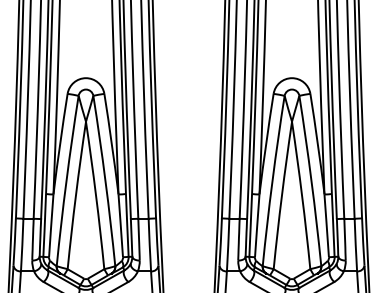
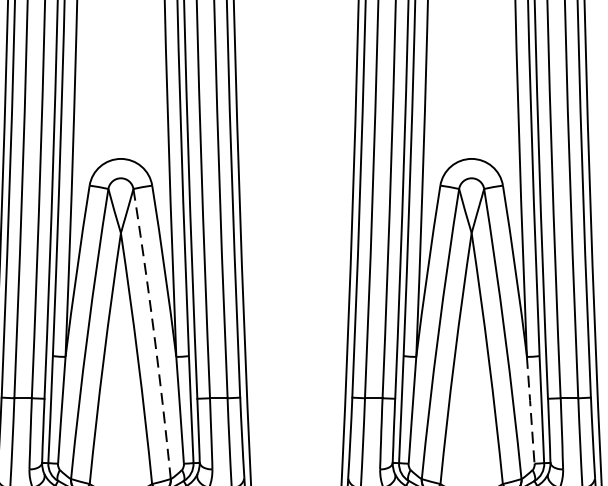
arc: (105, 180) -> (154, 333), solid -> dashed
line: (326, 225) -> (530, 409), solid -> dashed

